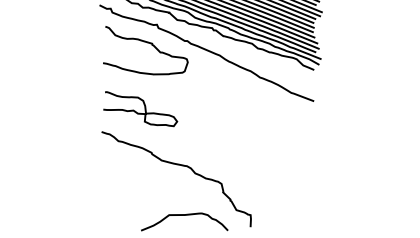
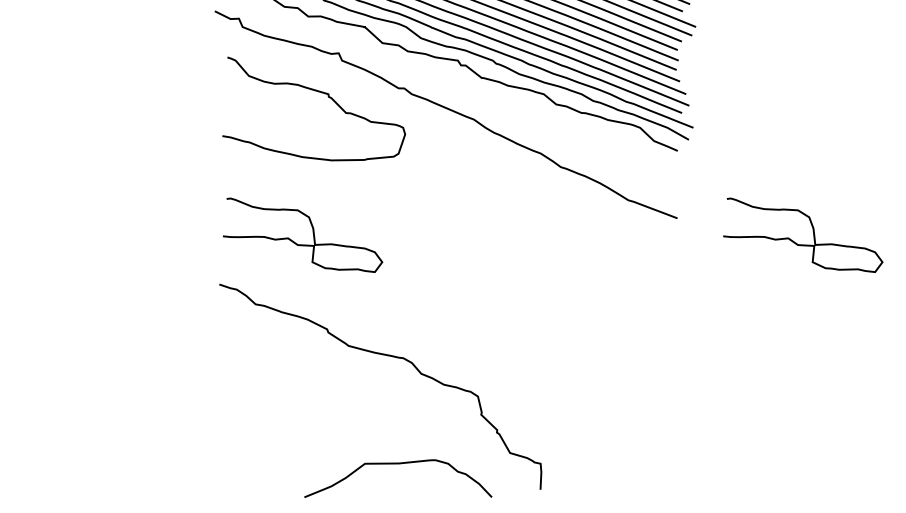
curve: (372, 112) -> (803, 242), added

